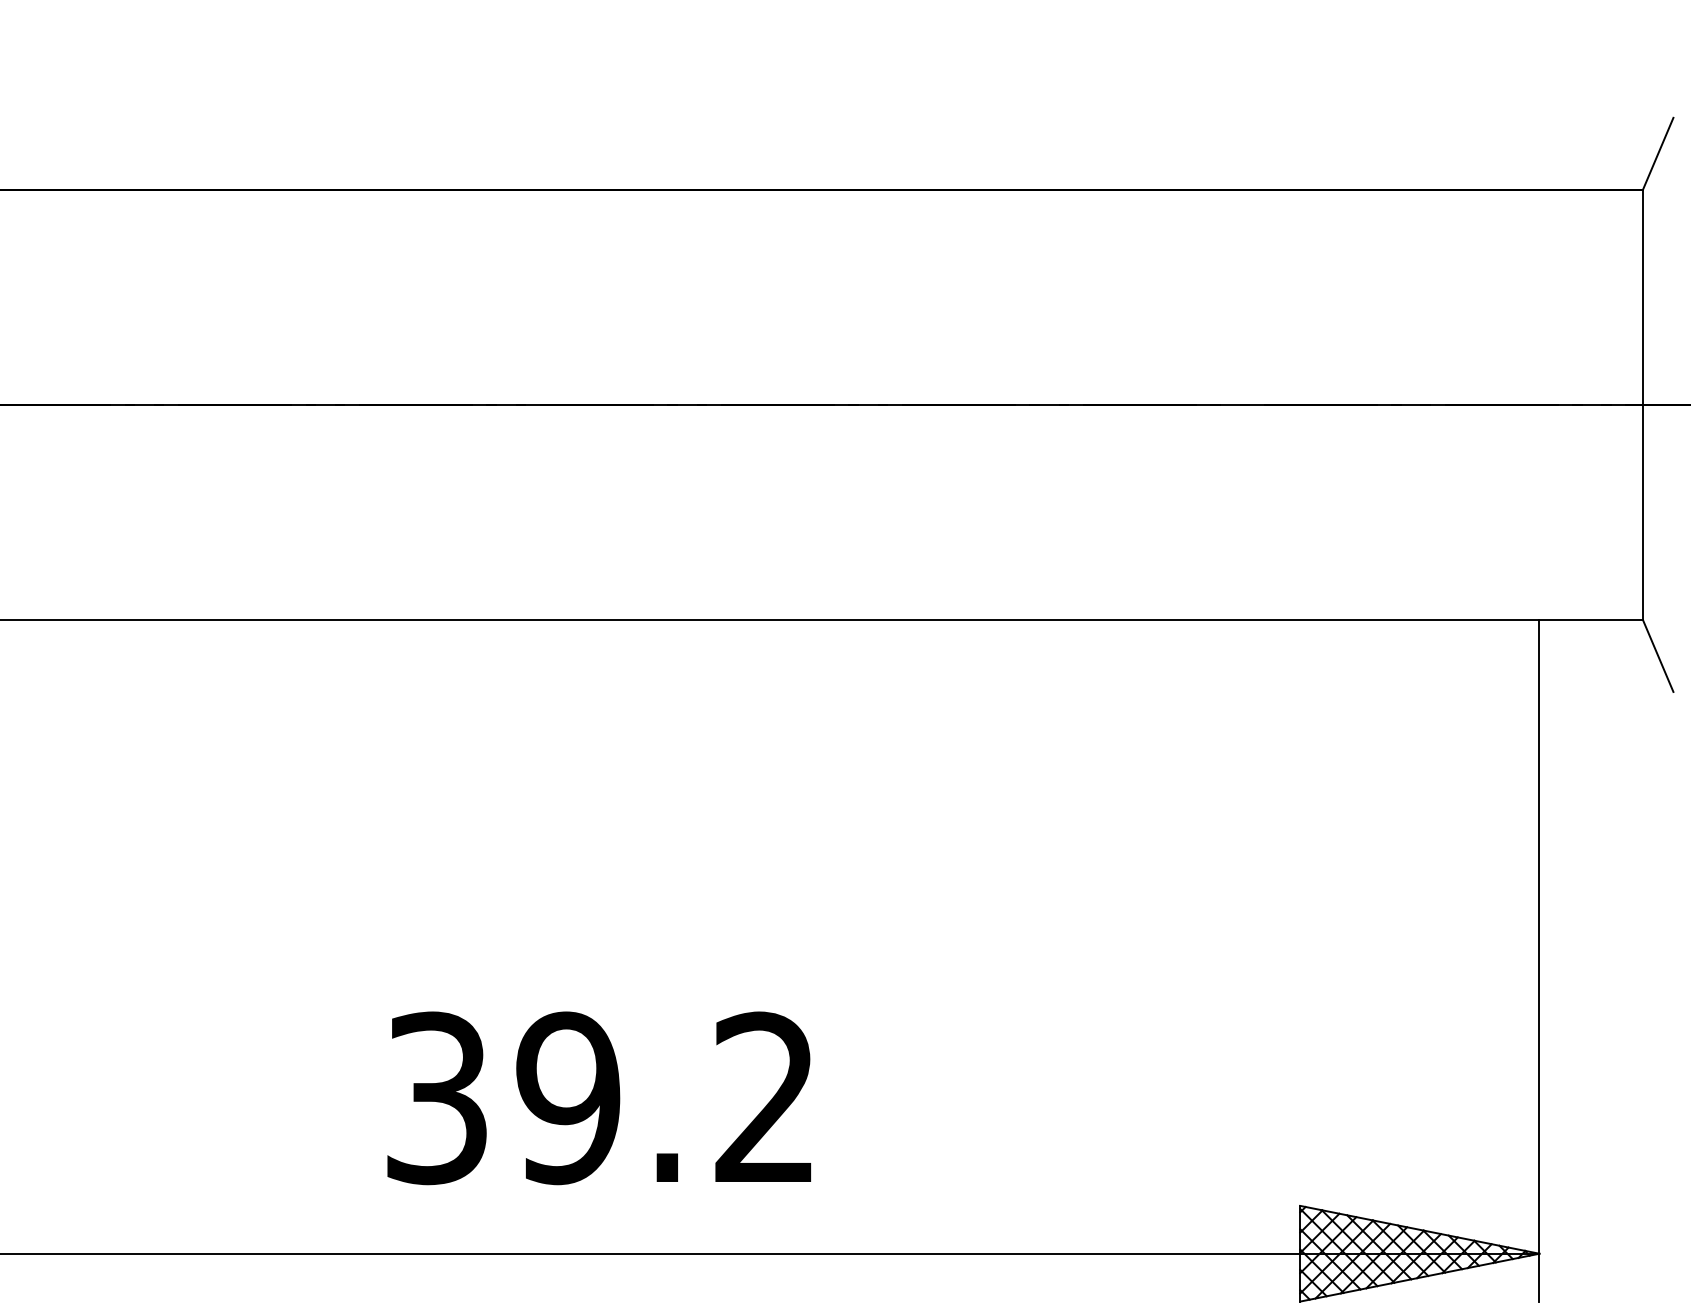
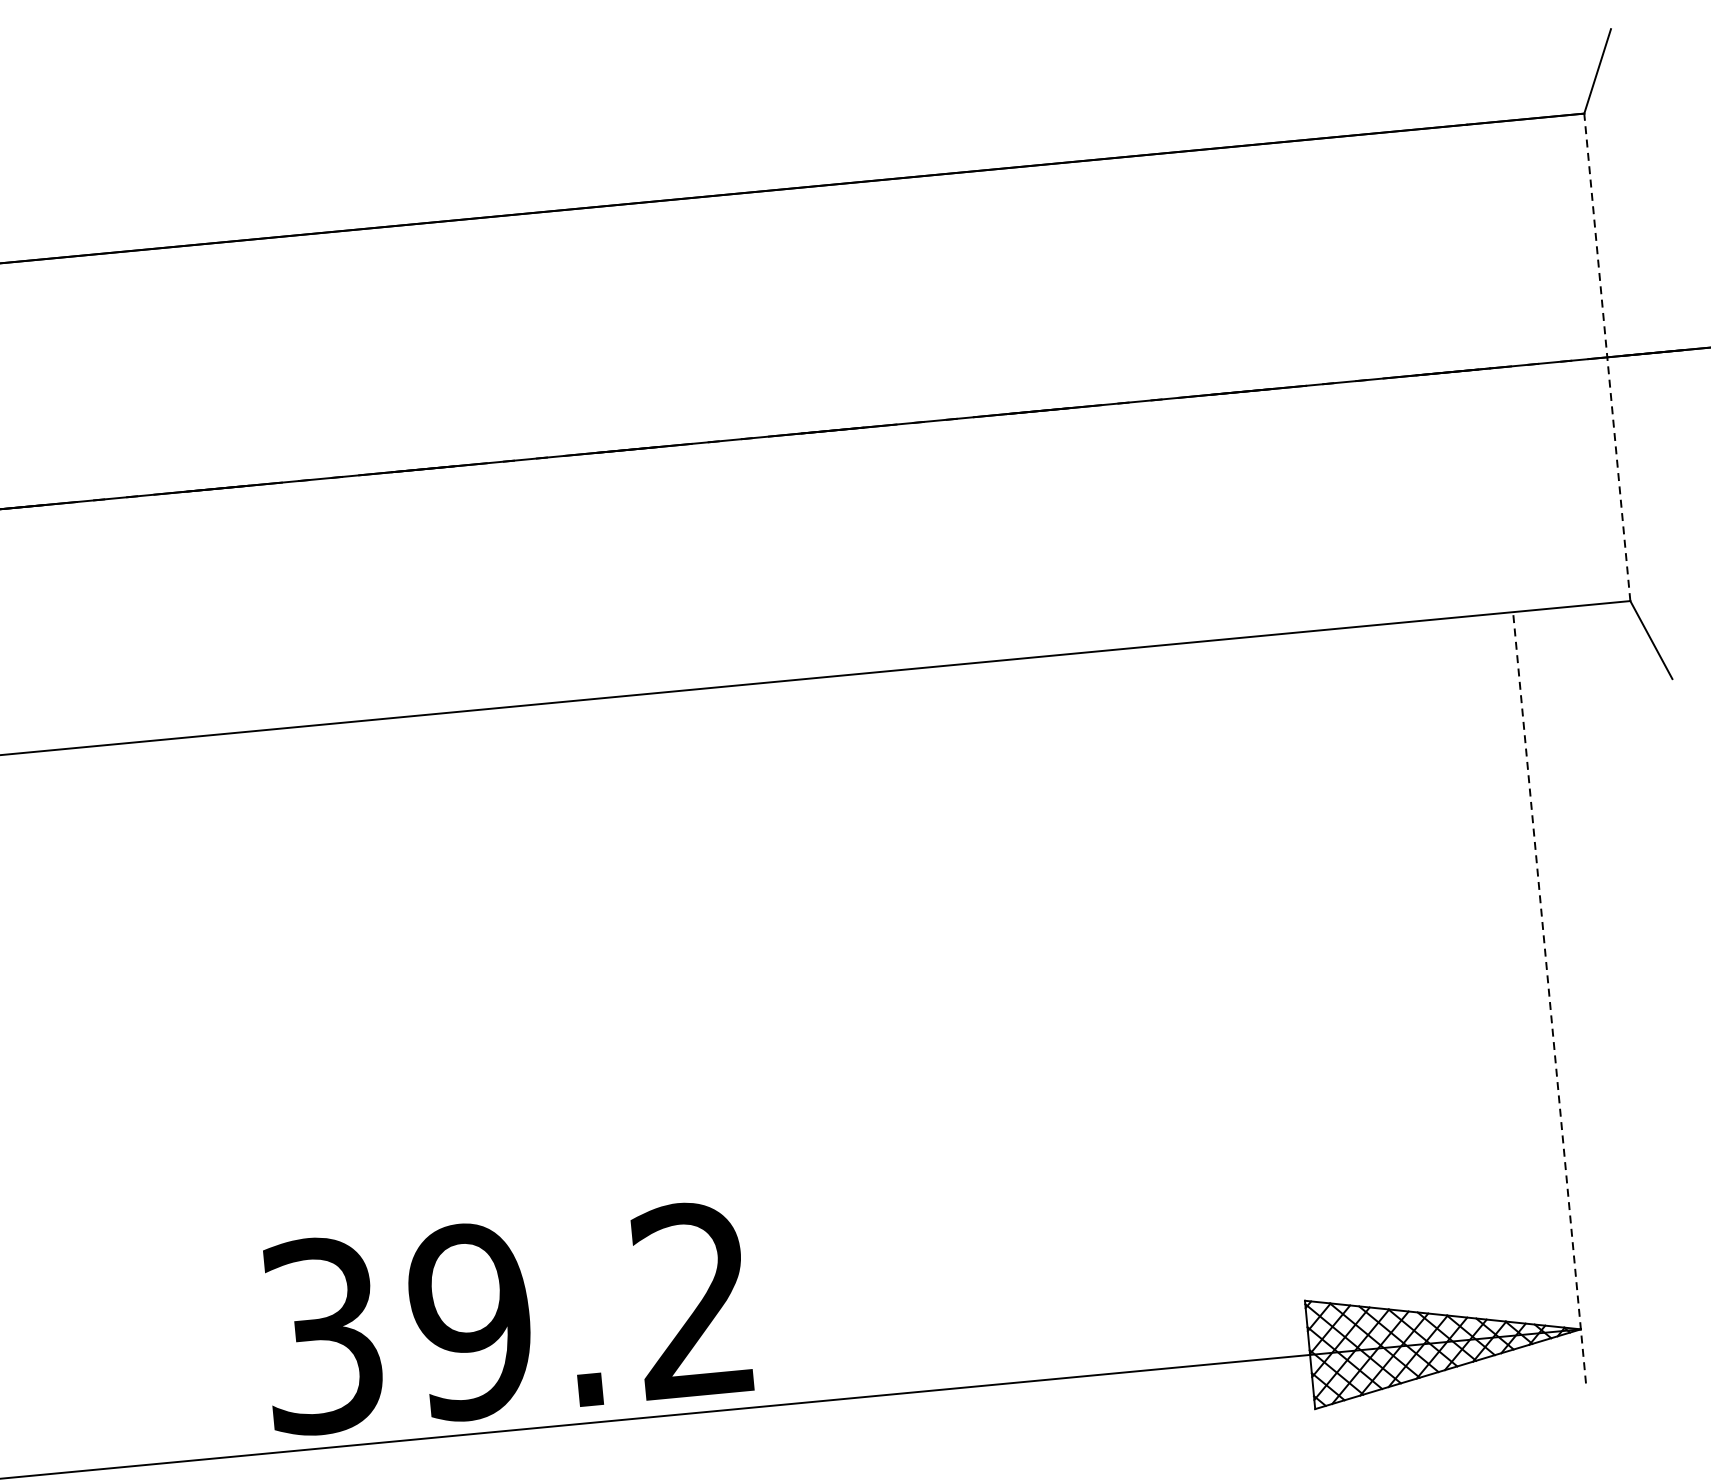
line: (1643, 404) -> (1607, 356), solid -> dashed
line: (1539, 960) -> (1549, 997), solid -> dashed
text: (598, 1098) -> (505, 1318), moved

